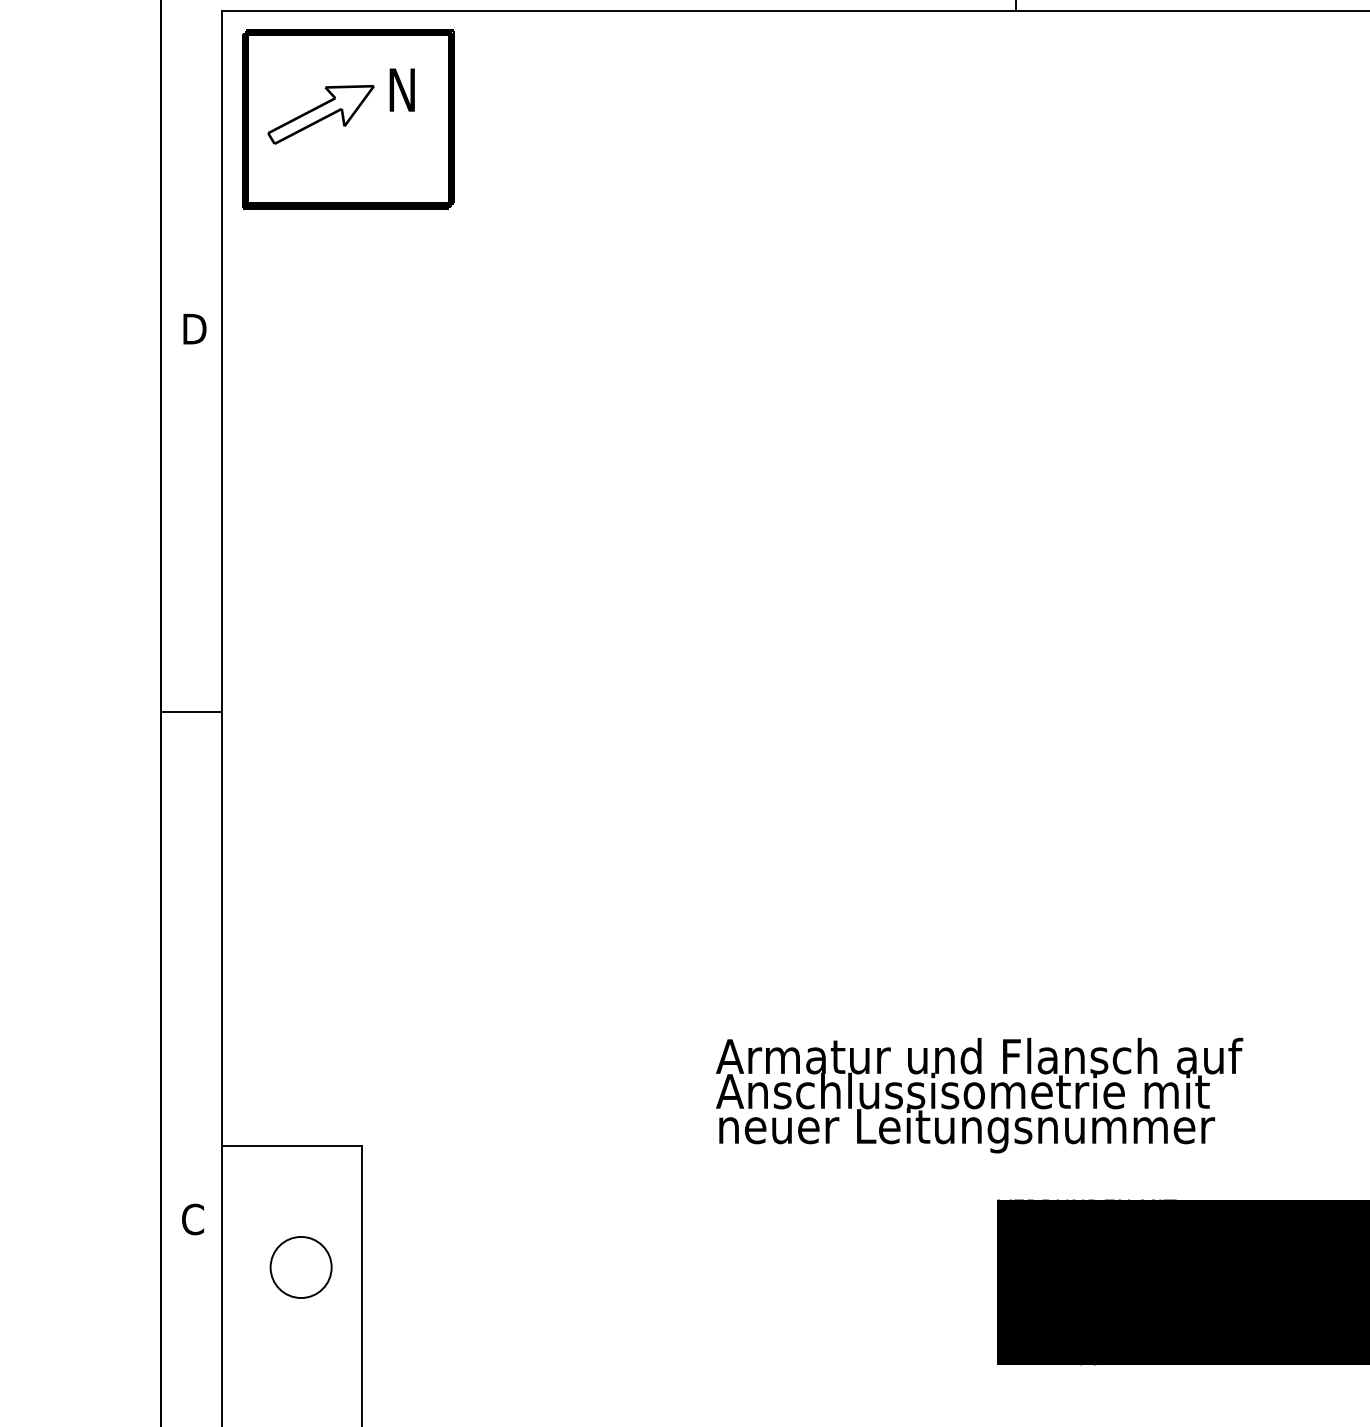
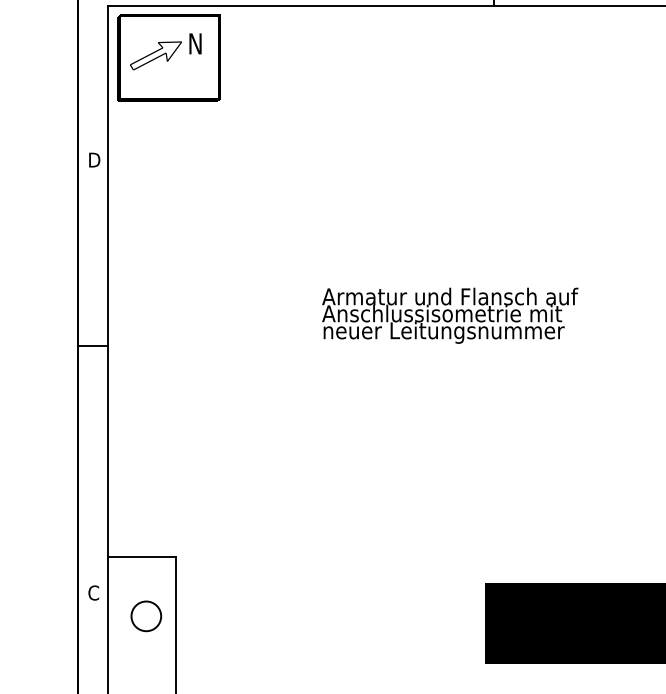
text: (980, 1094) -> (450, 315), moved

